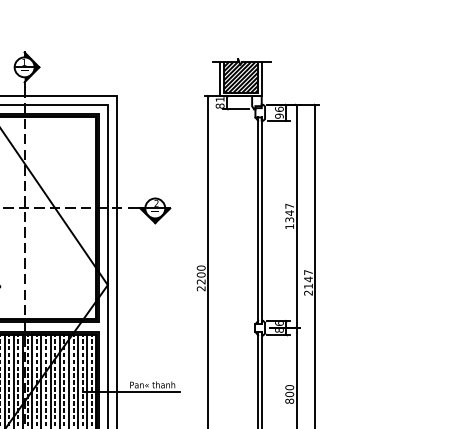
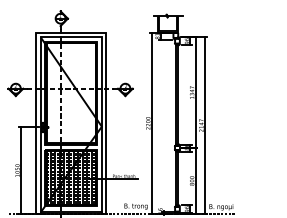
hatch: (240, 77) -> (167, 23), removed

